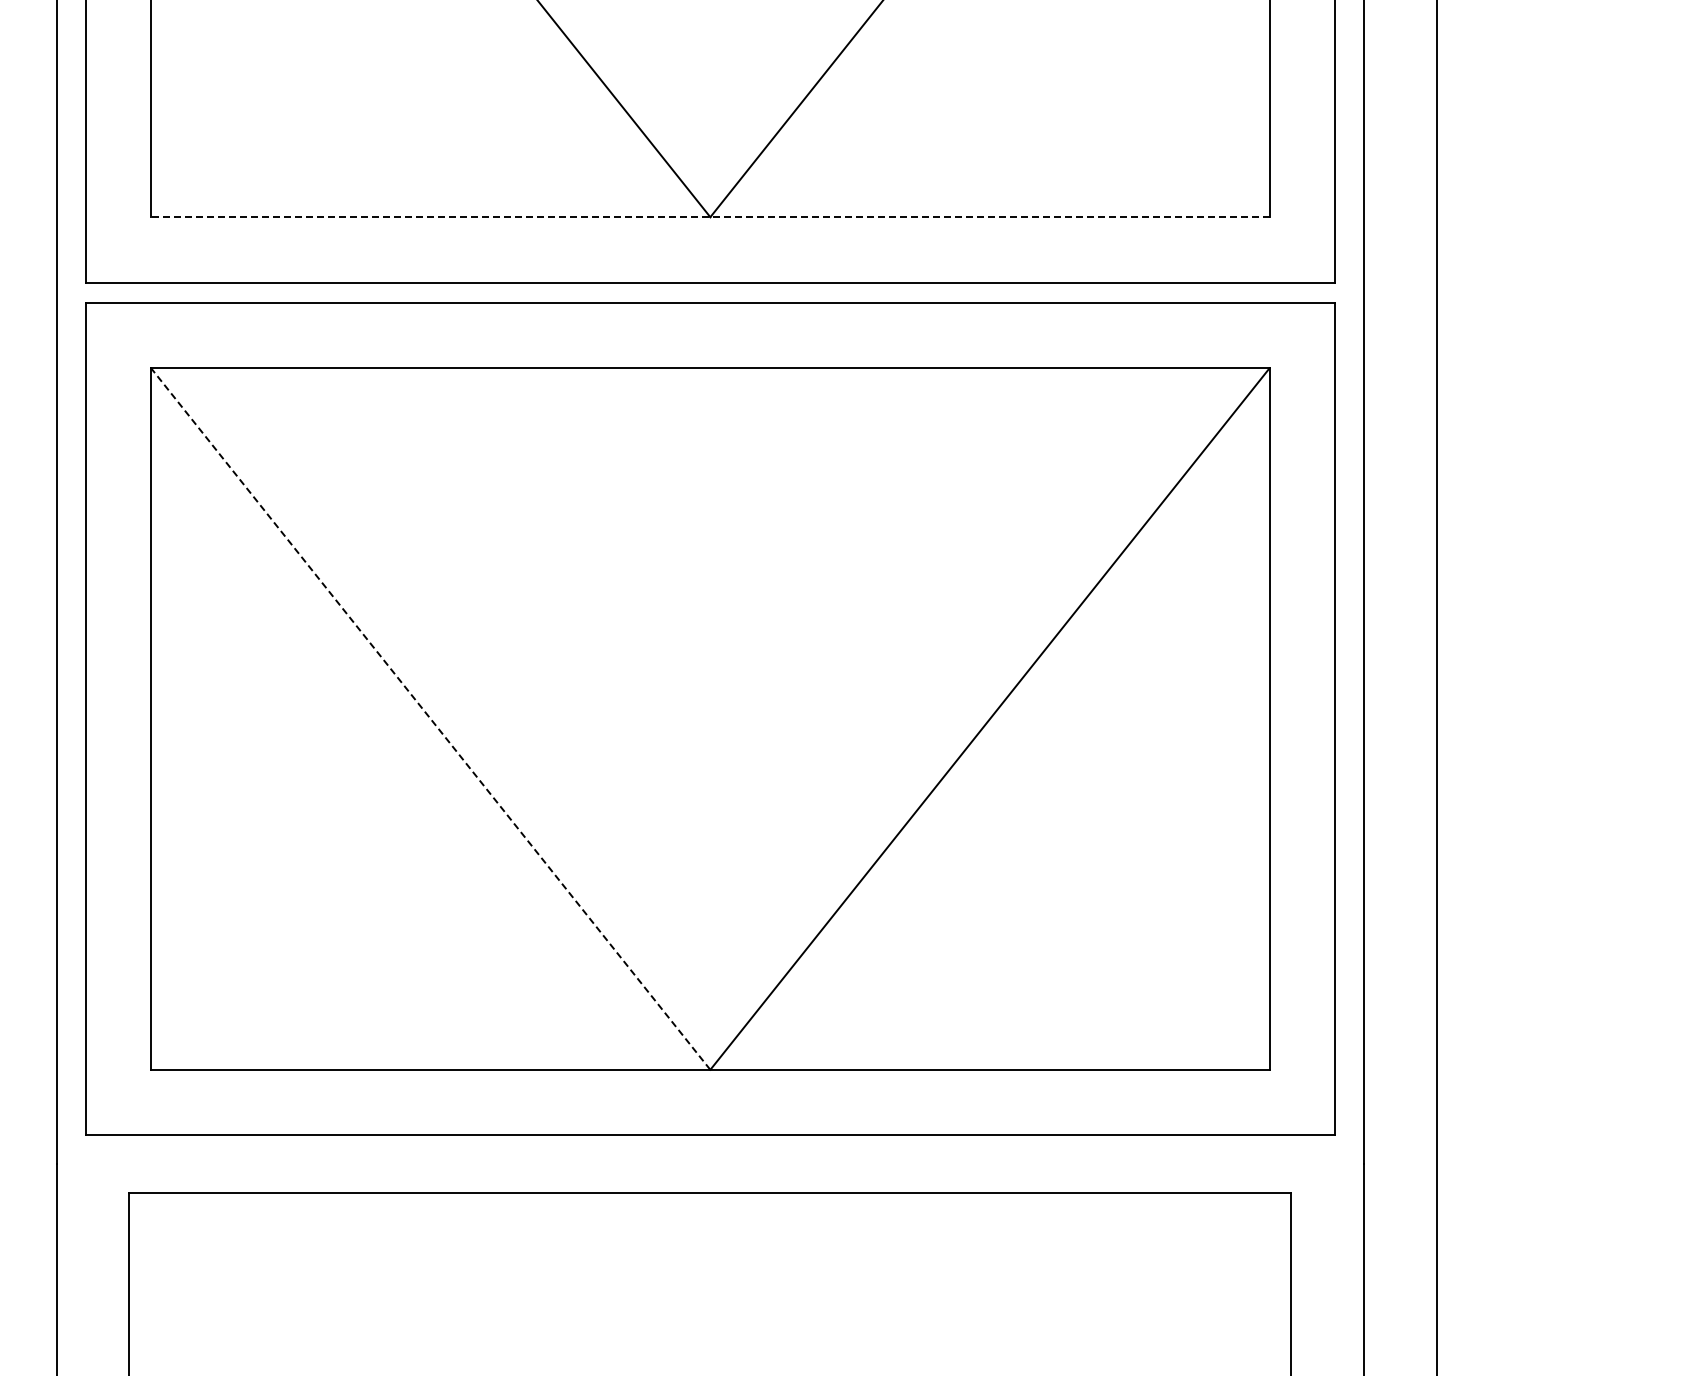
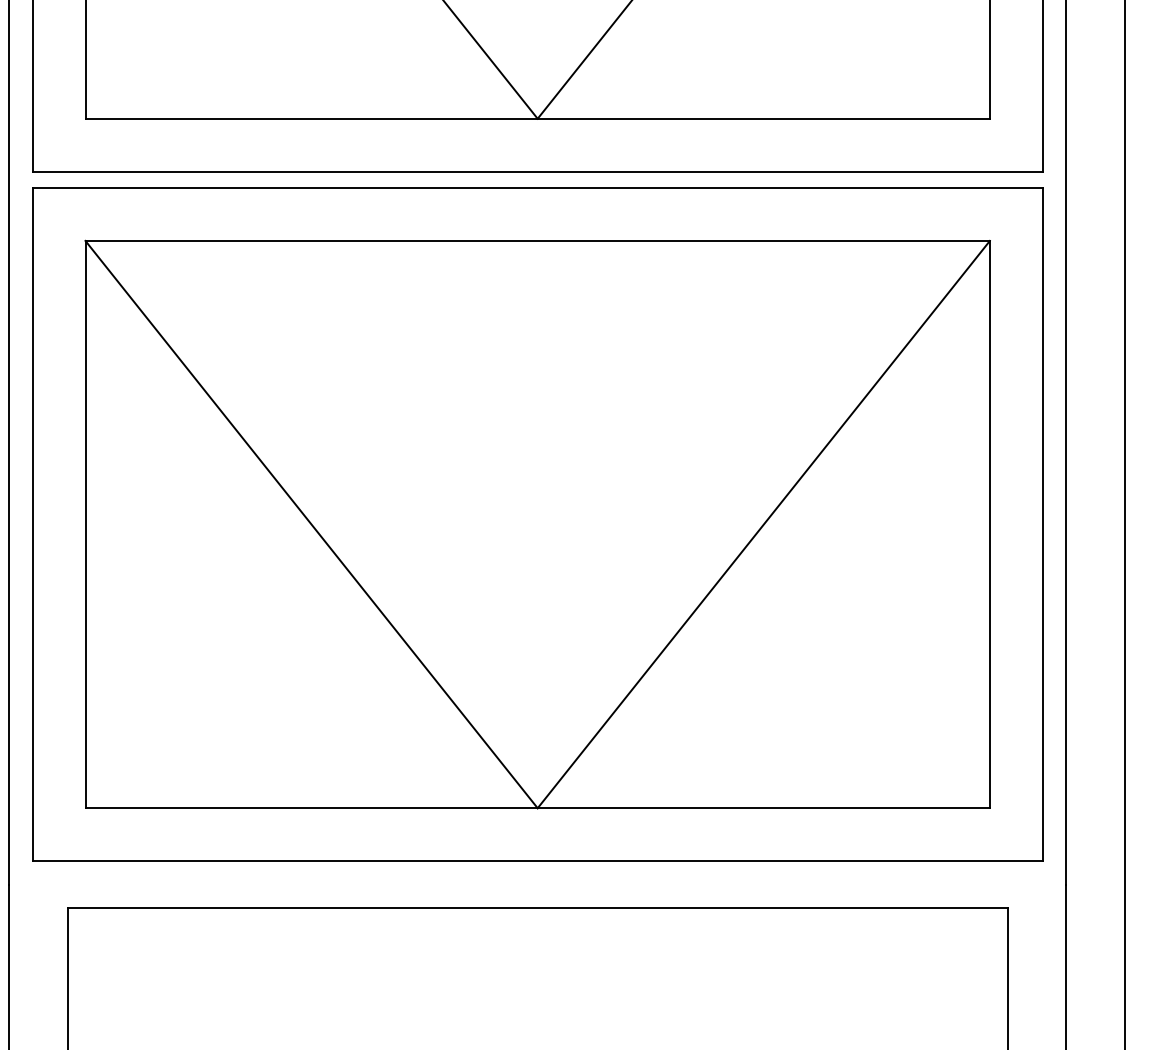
line: (709, 217) -> (536, 119), dashed -> solid
line: (430, 719) -> (311, 524), dashed -> solid

